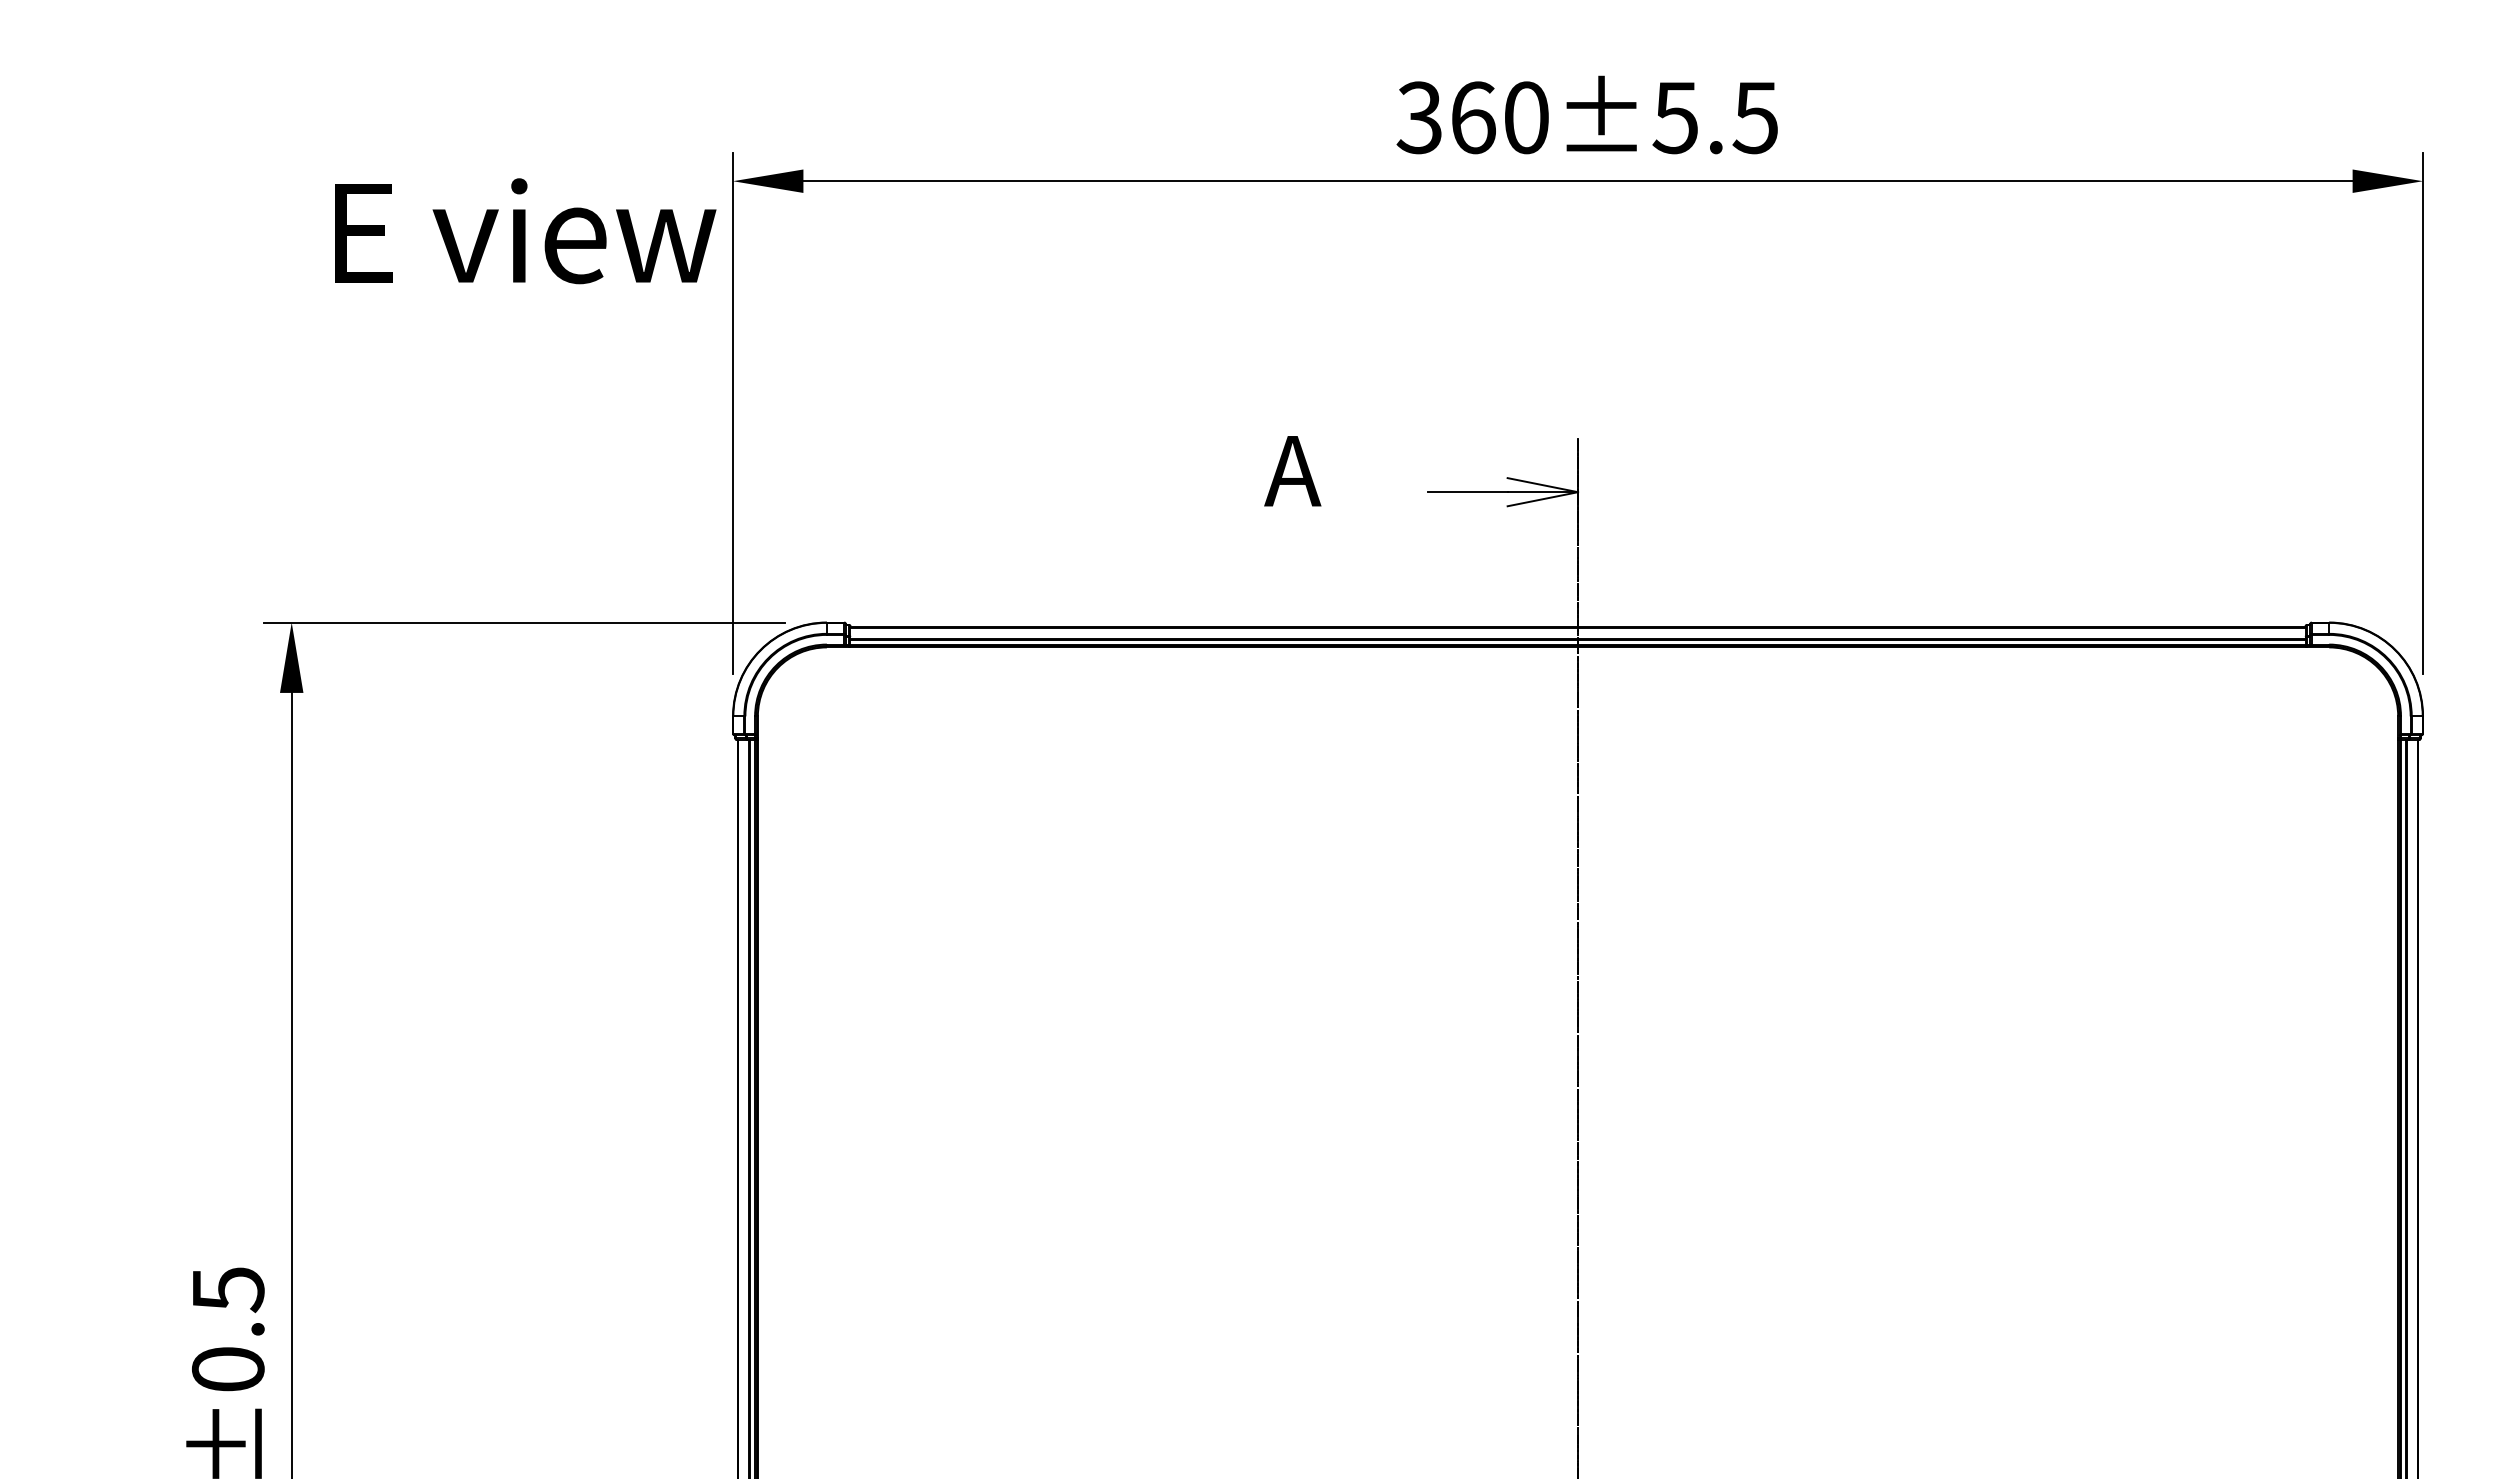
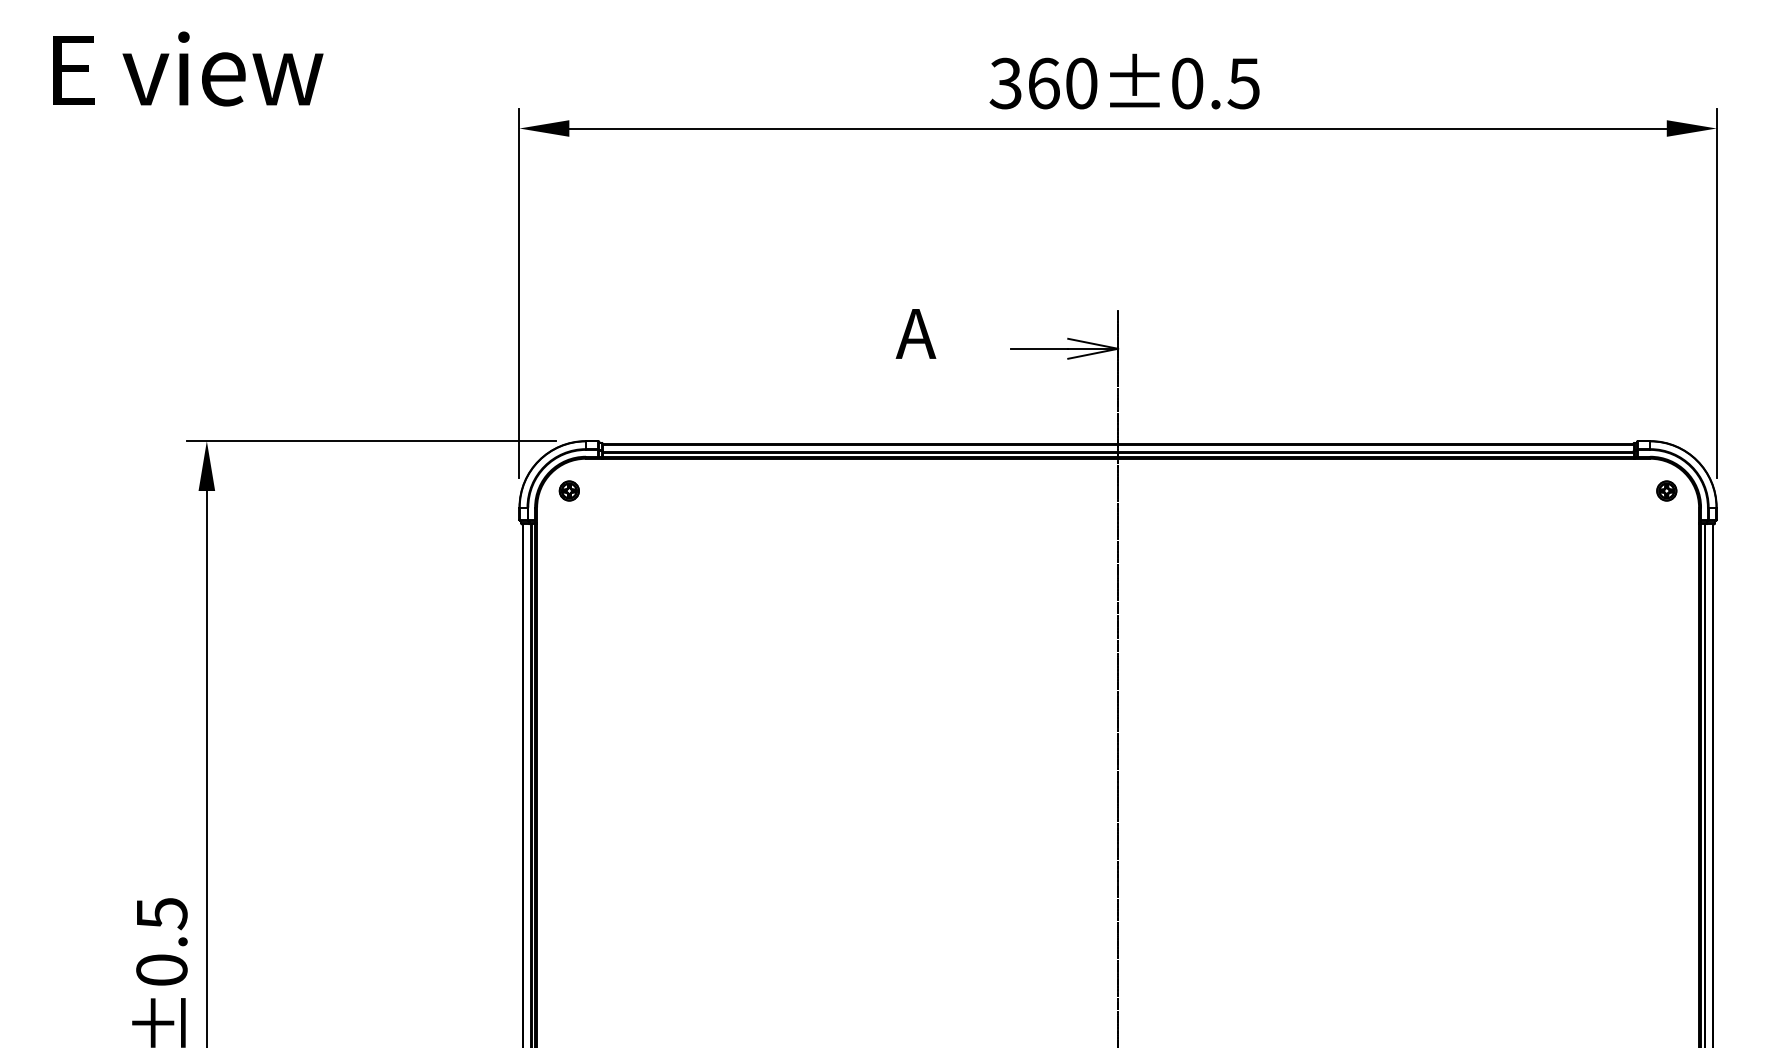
text: (1675, 117) -> (1187, 83), 360±5.5 -> 360±0.5
text: (525, 231) -> (188, 69), moved
part: (803, 692) -> (569, 490), added
part: (2352, 692) -> (1666, 490), added

